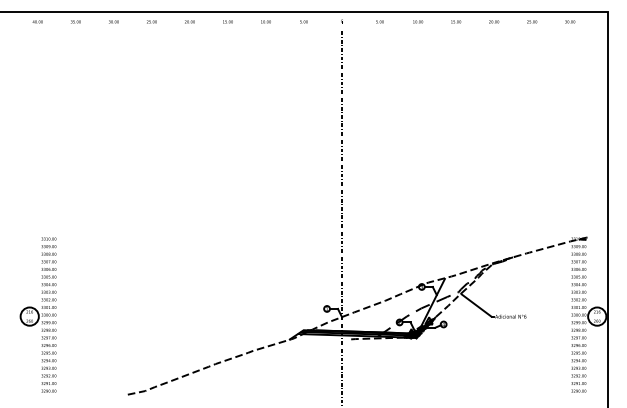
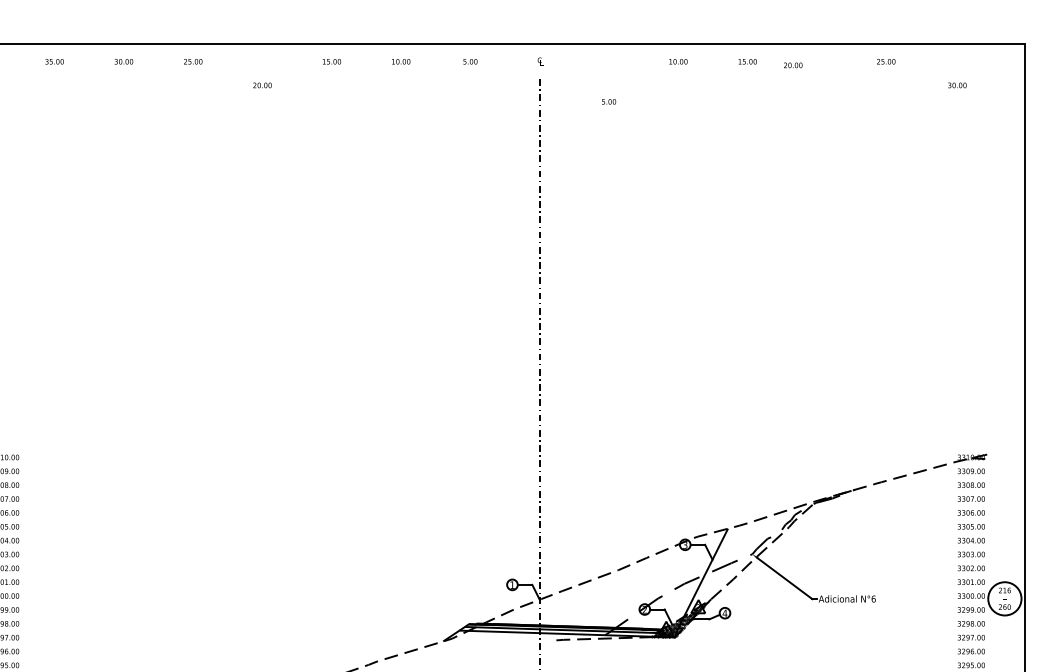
text: (189, 21) -> (261, 84), moved
text: (379, 21) -> (608, 101), moved
text: (494, 21) -> (793, 64), moved
text: (570, 21) -> (957, 84), moved

